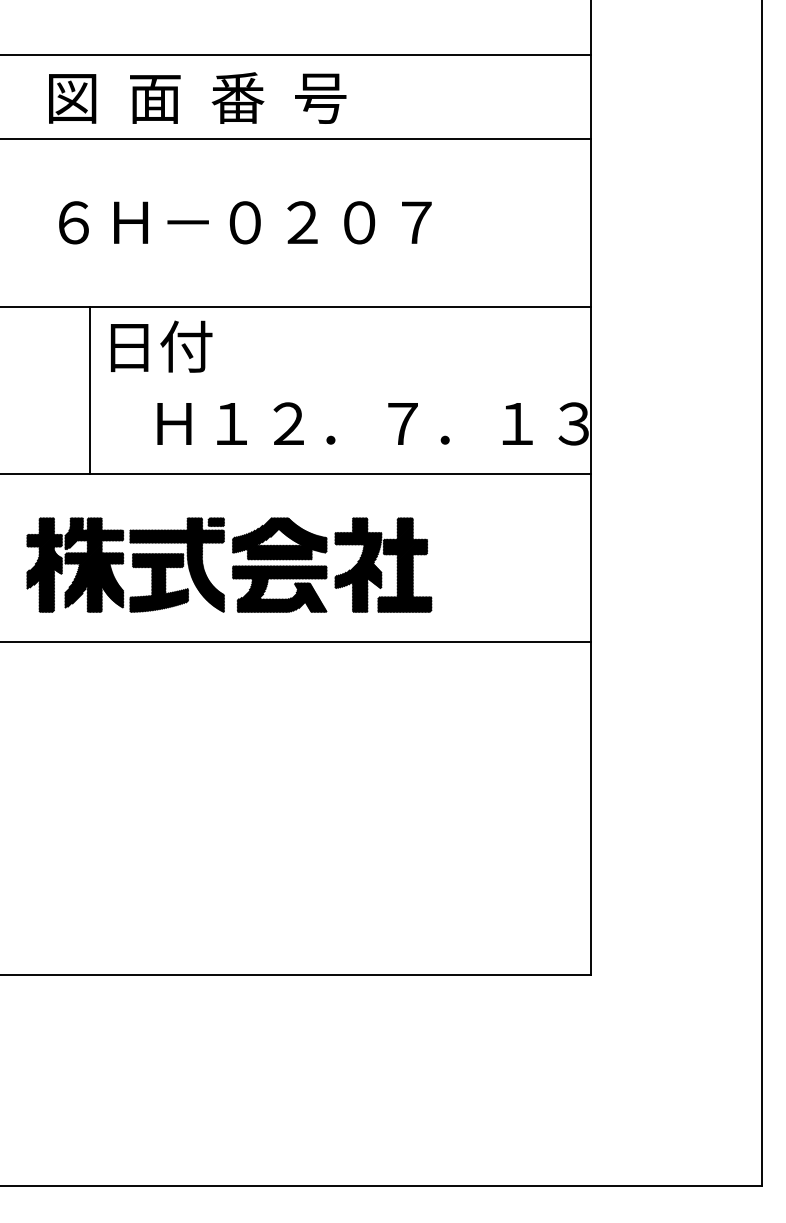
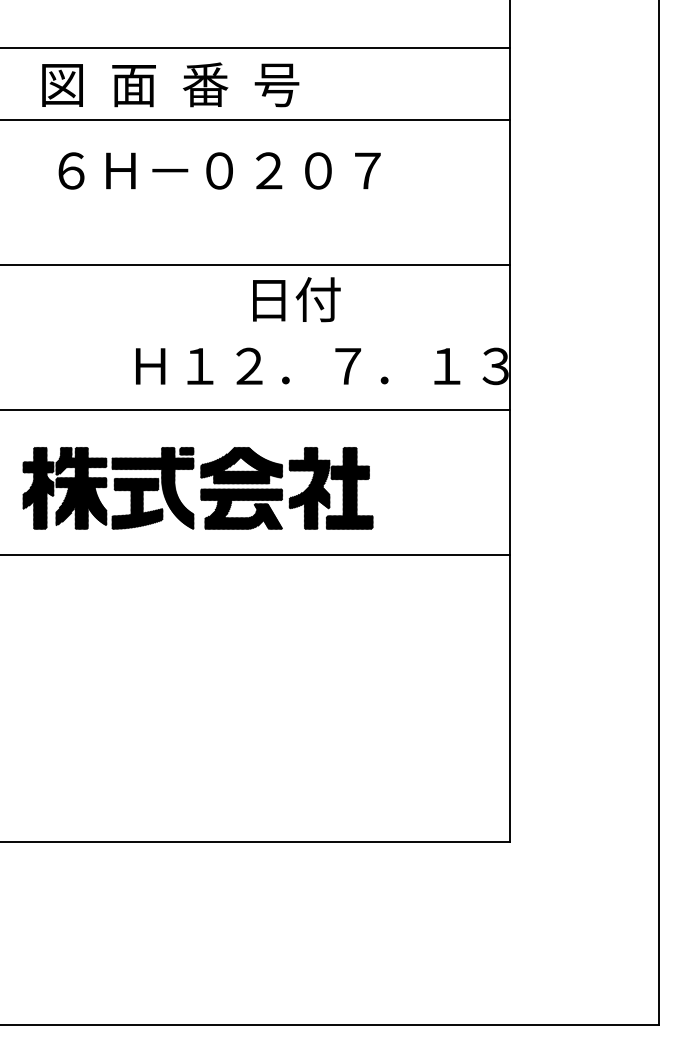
text: (245, 222) -> (219, 170), moved
text: (161, 346) -> (296, 299), moved
line: (90, 390) -> (78, 337), removed

